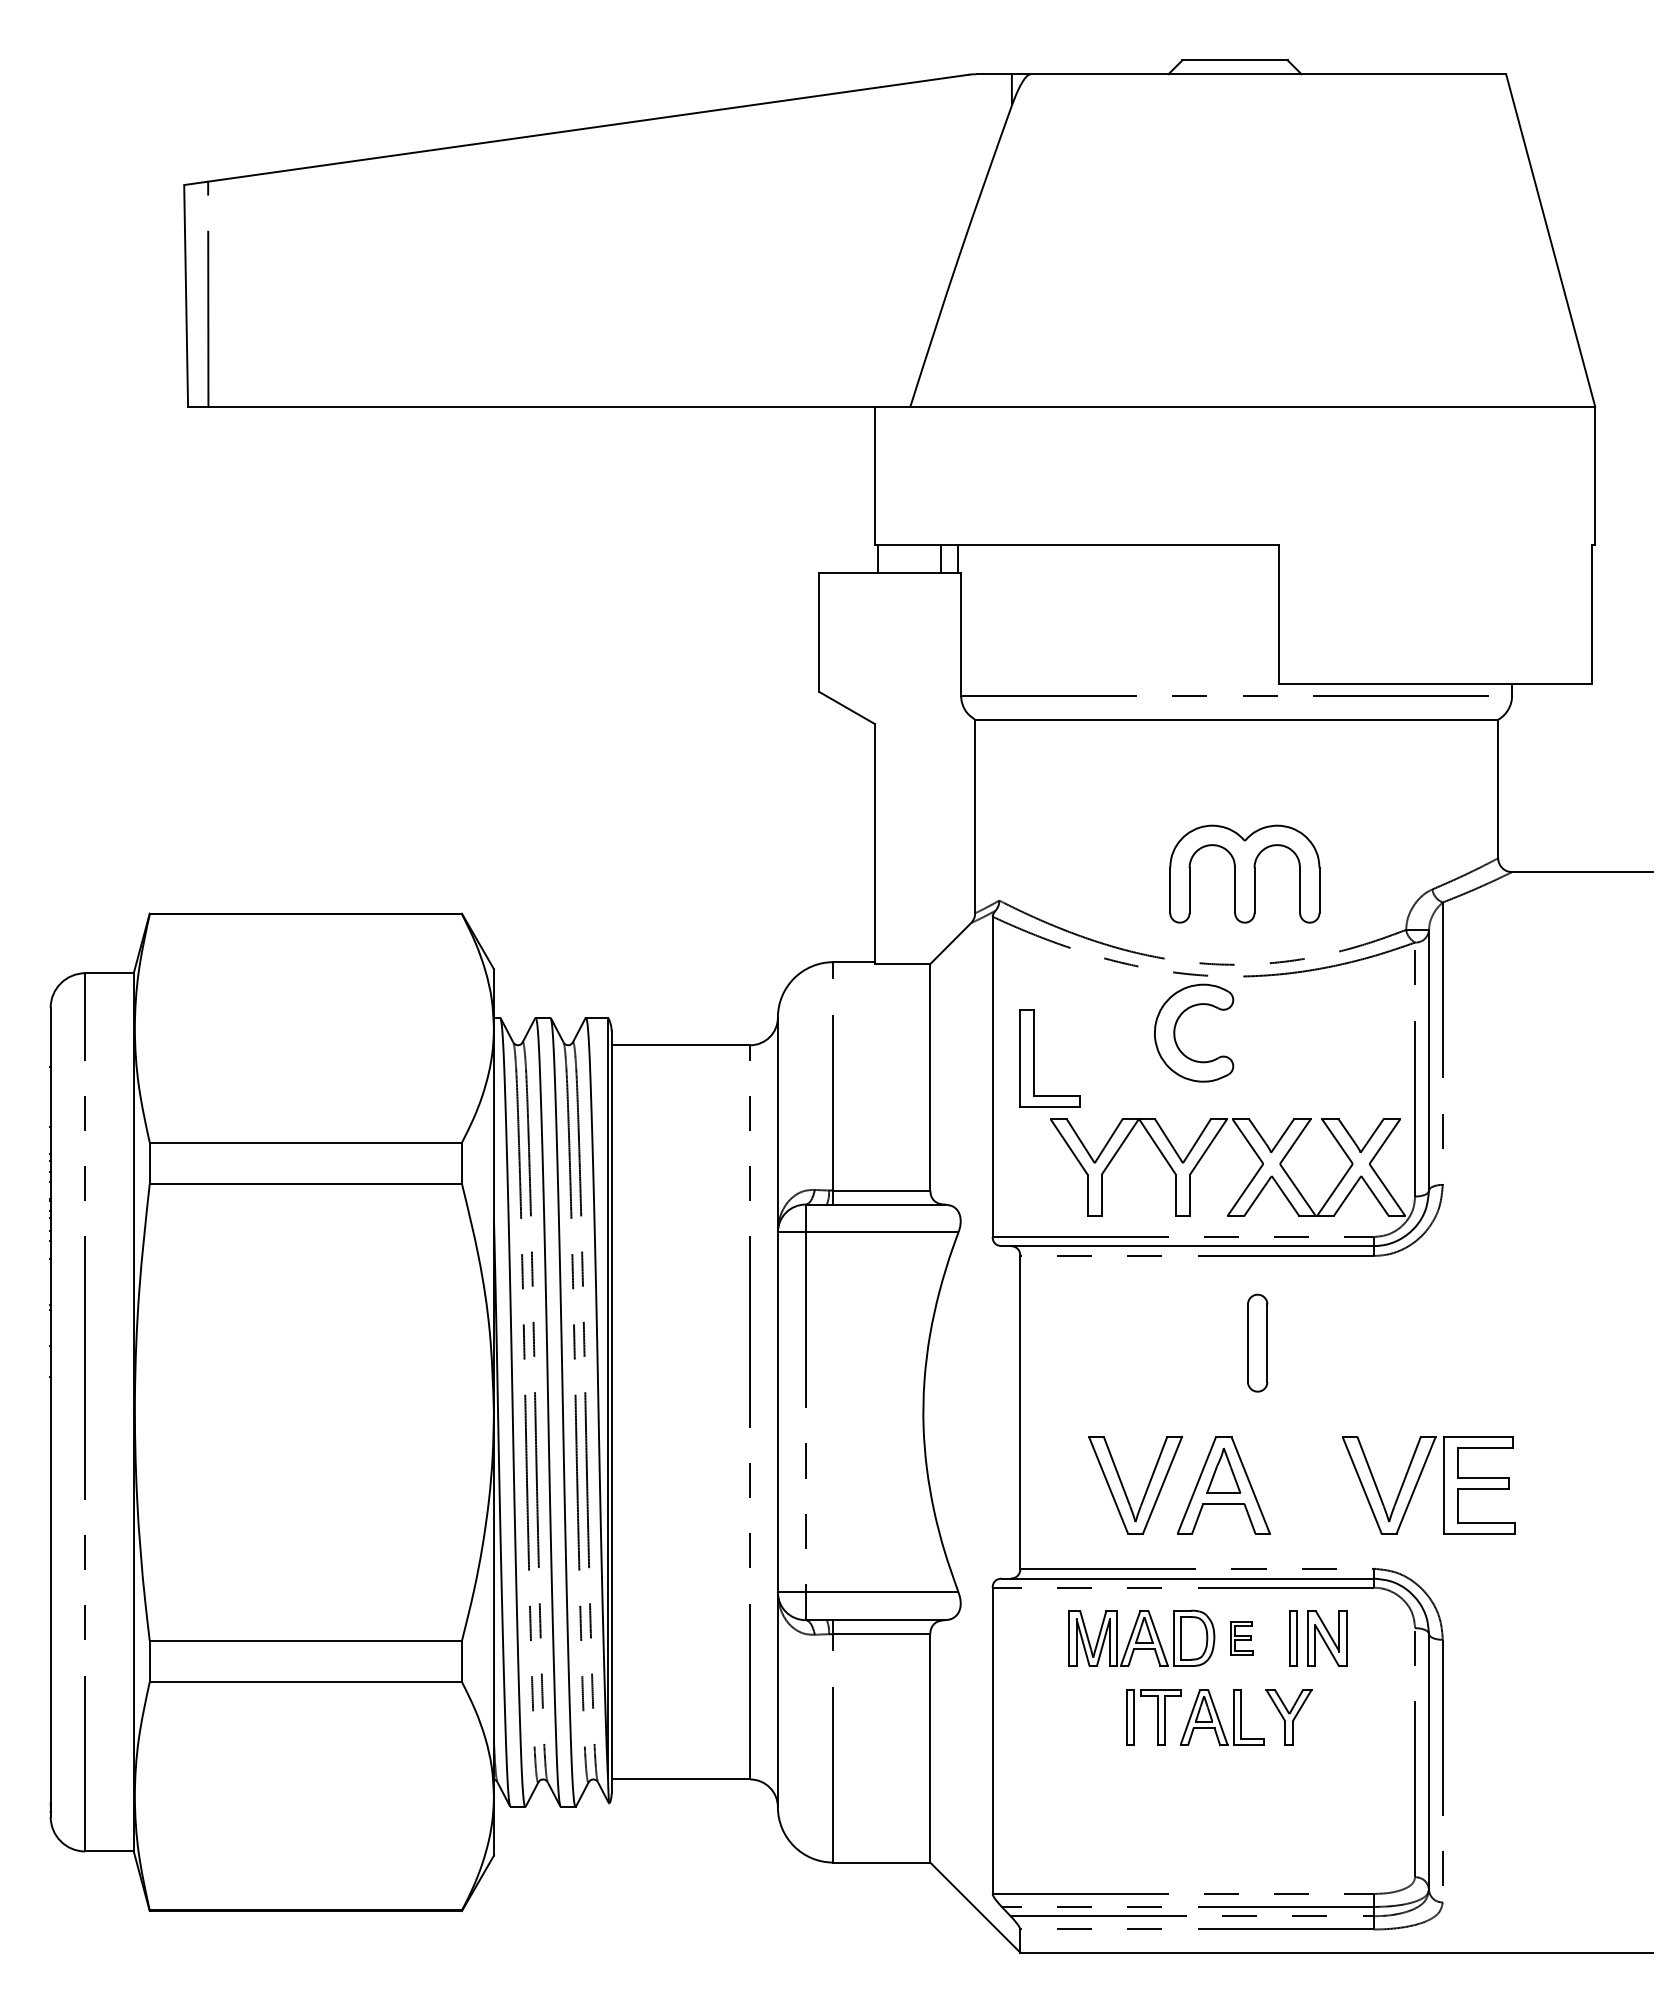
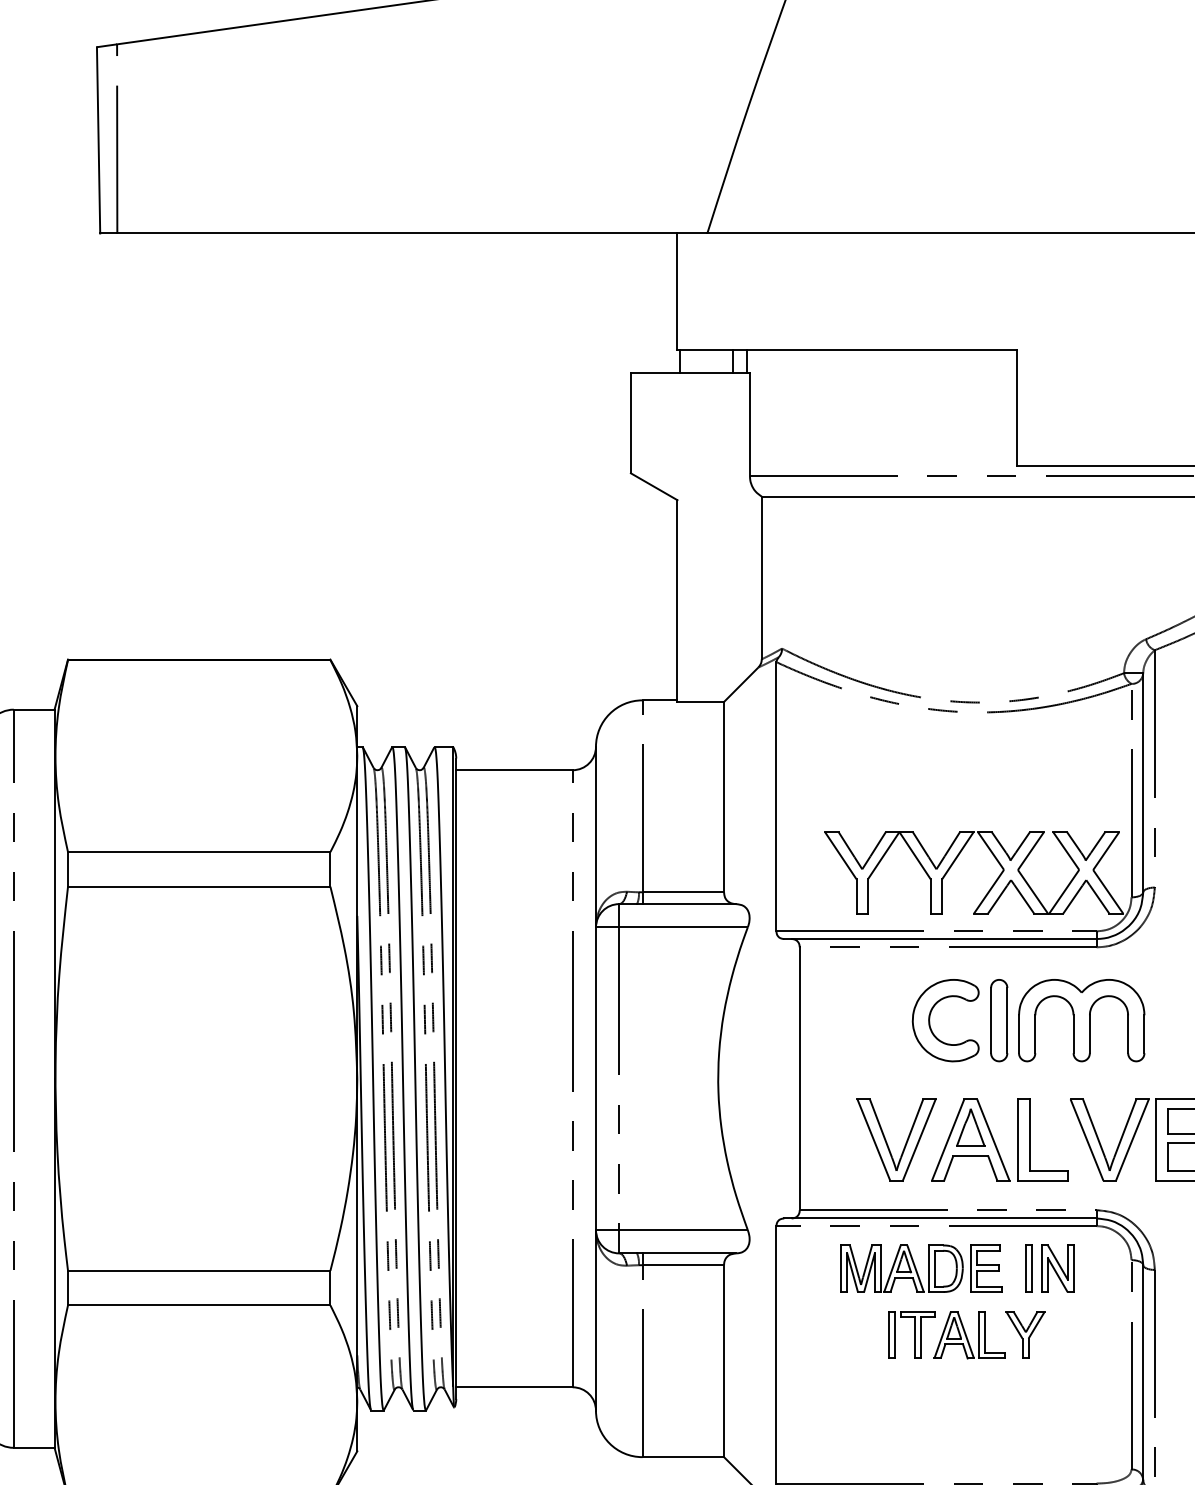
part: (1244, 873) -> (1081, 1020), moved
part: (1175, 1032) -> (930, 1020), moved
part: (1034, 1058) -> (1030, 1140), moved
part: (1242, 1638) -> (986, 1268), size x1.67

